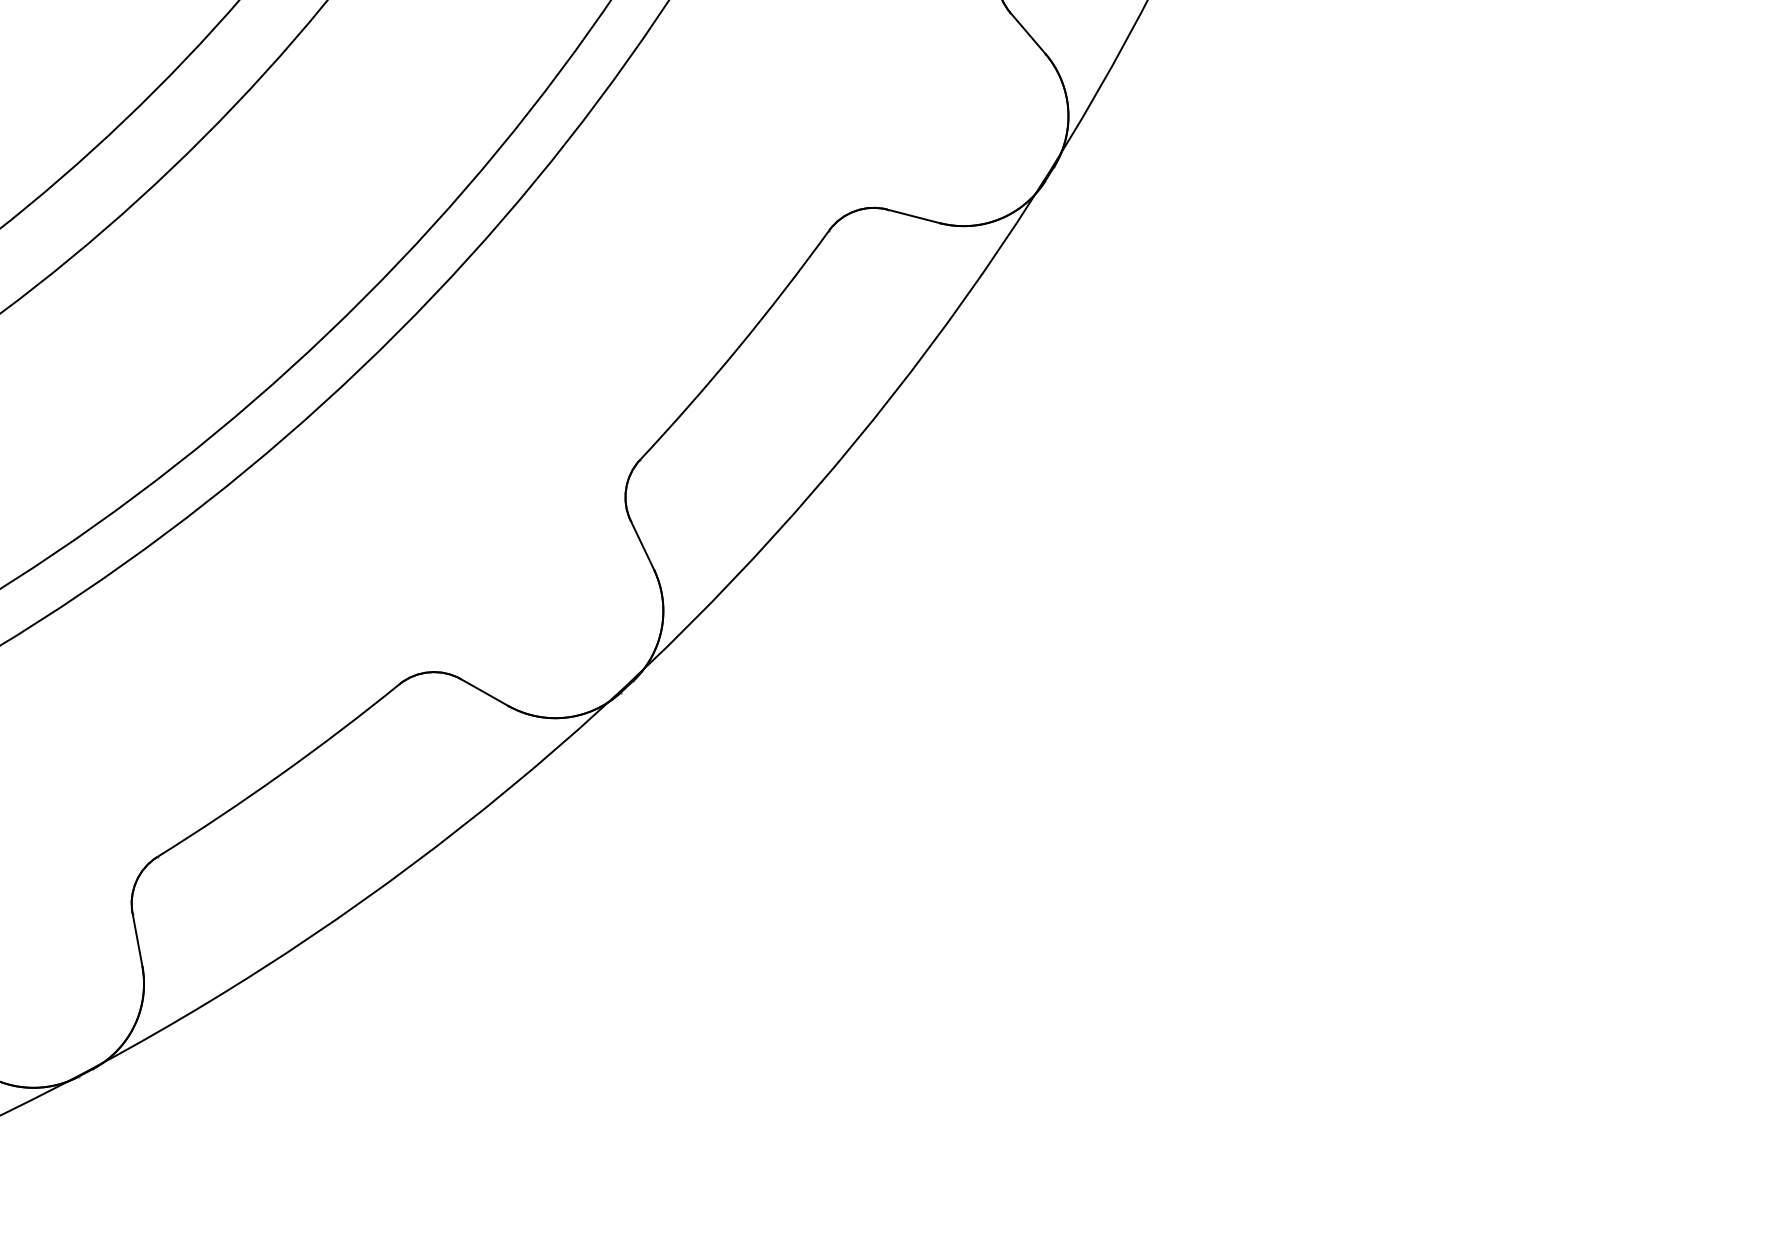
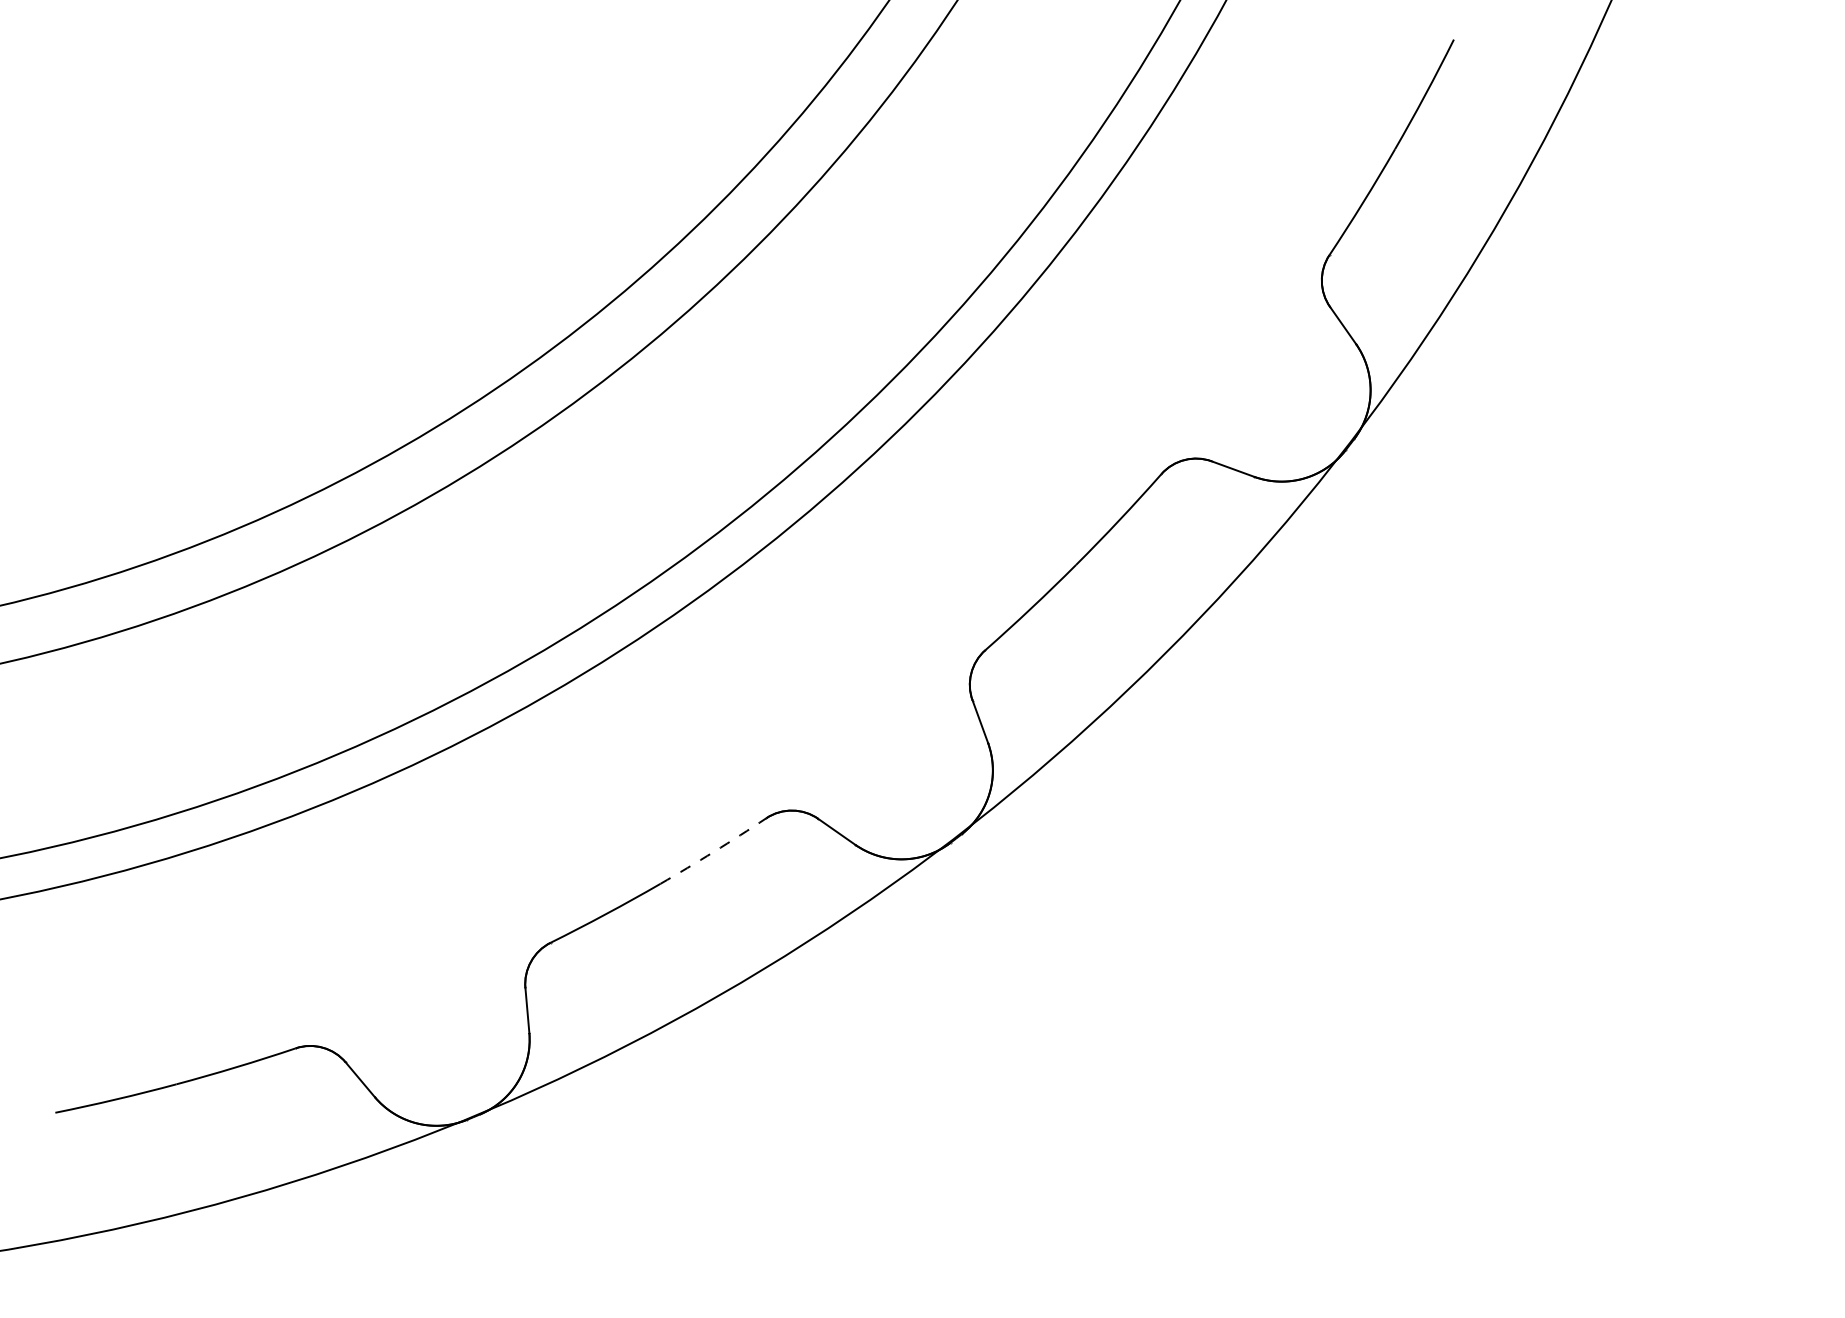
arc: (340, 729) -> (713, 851), solid -> dashed

